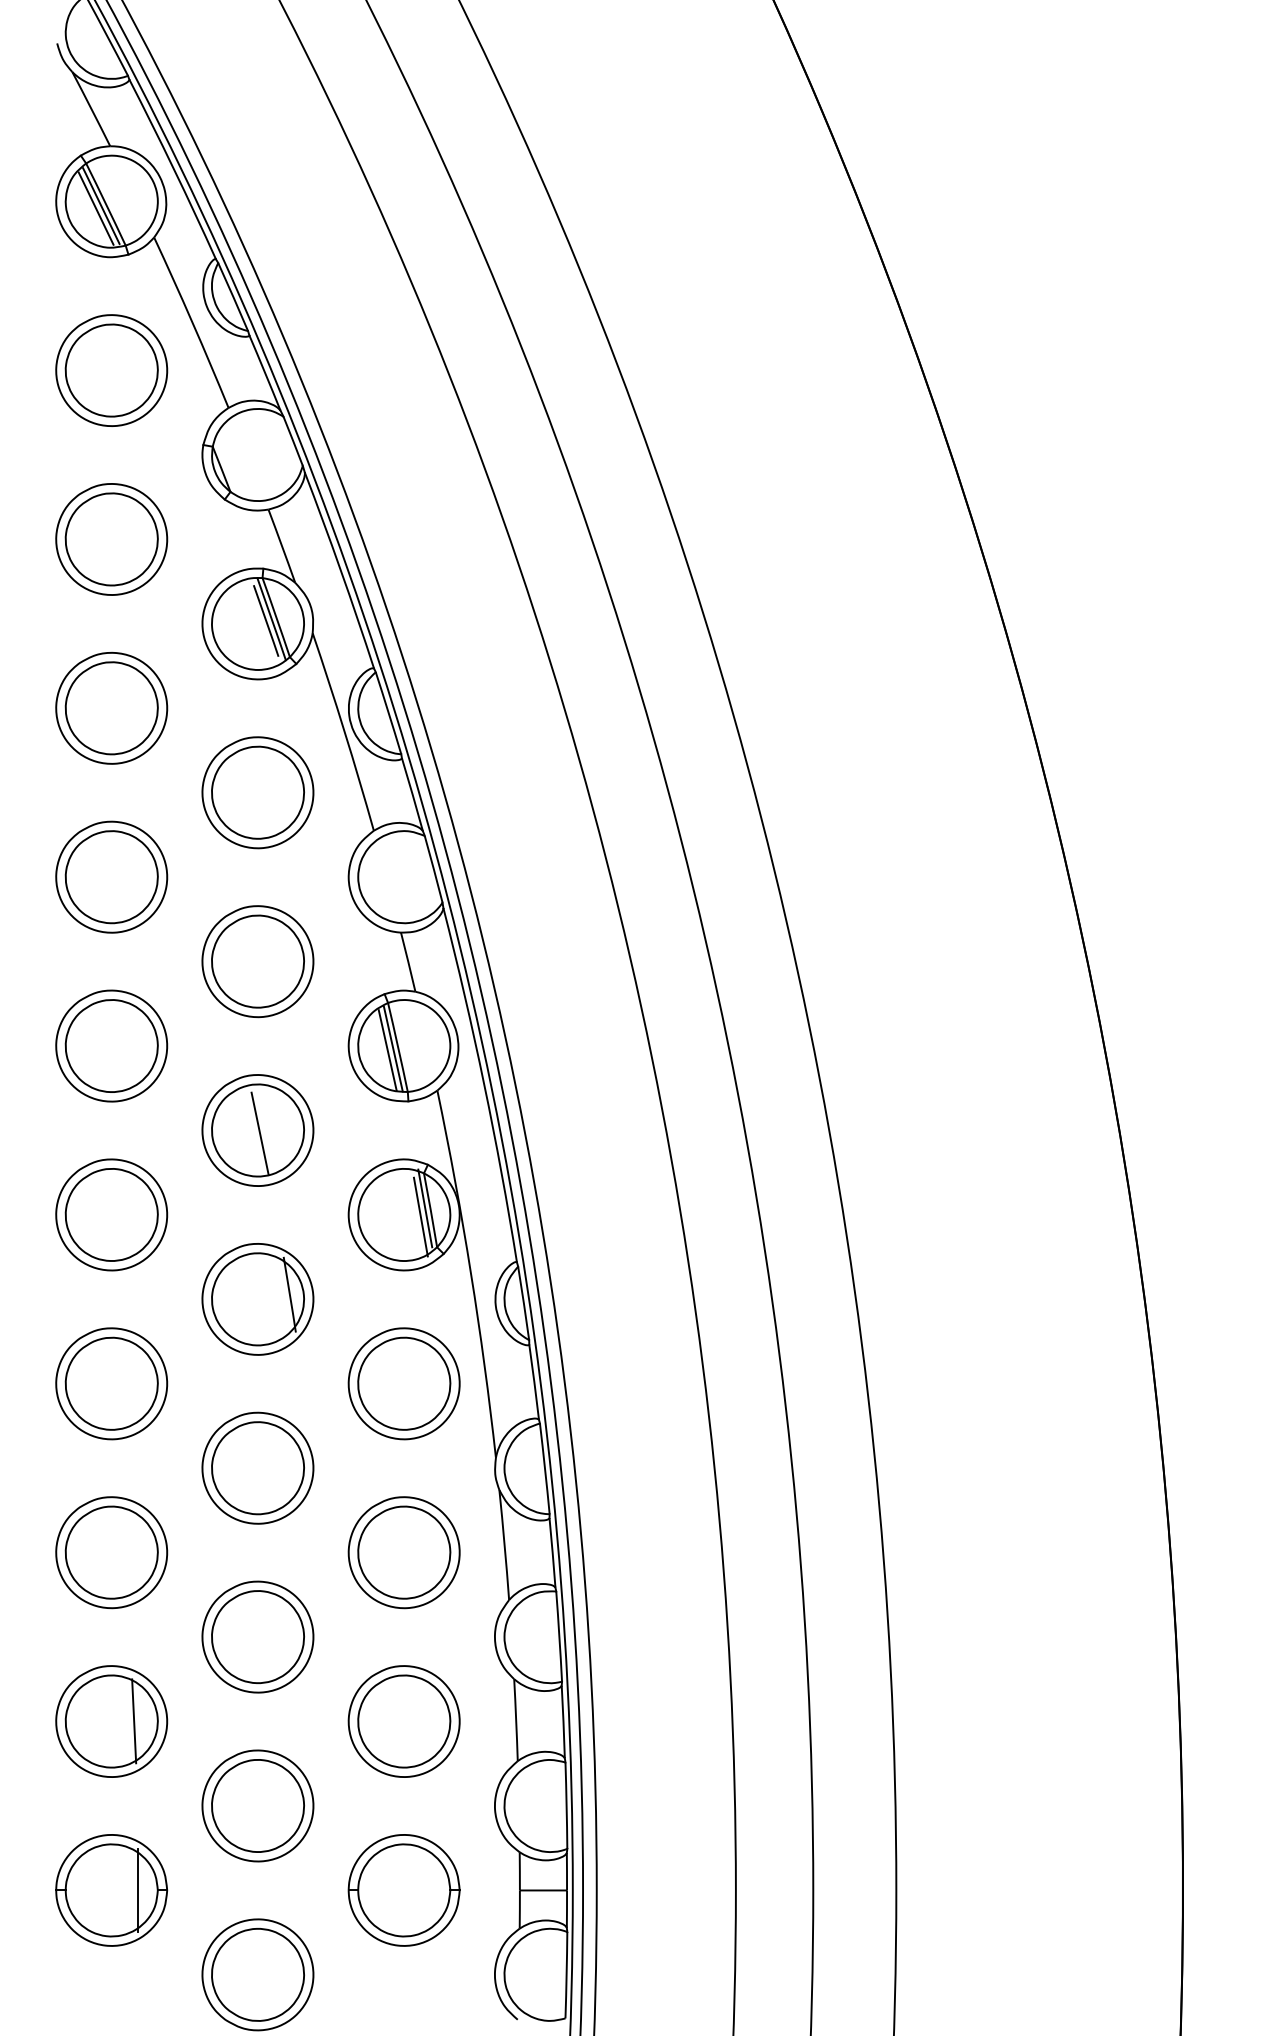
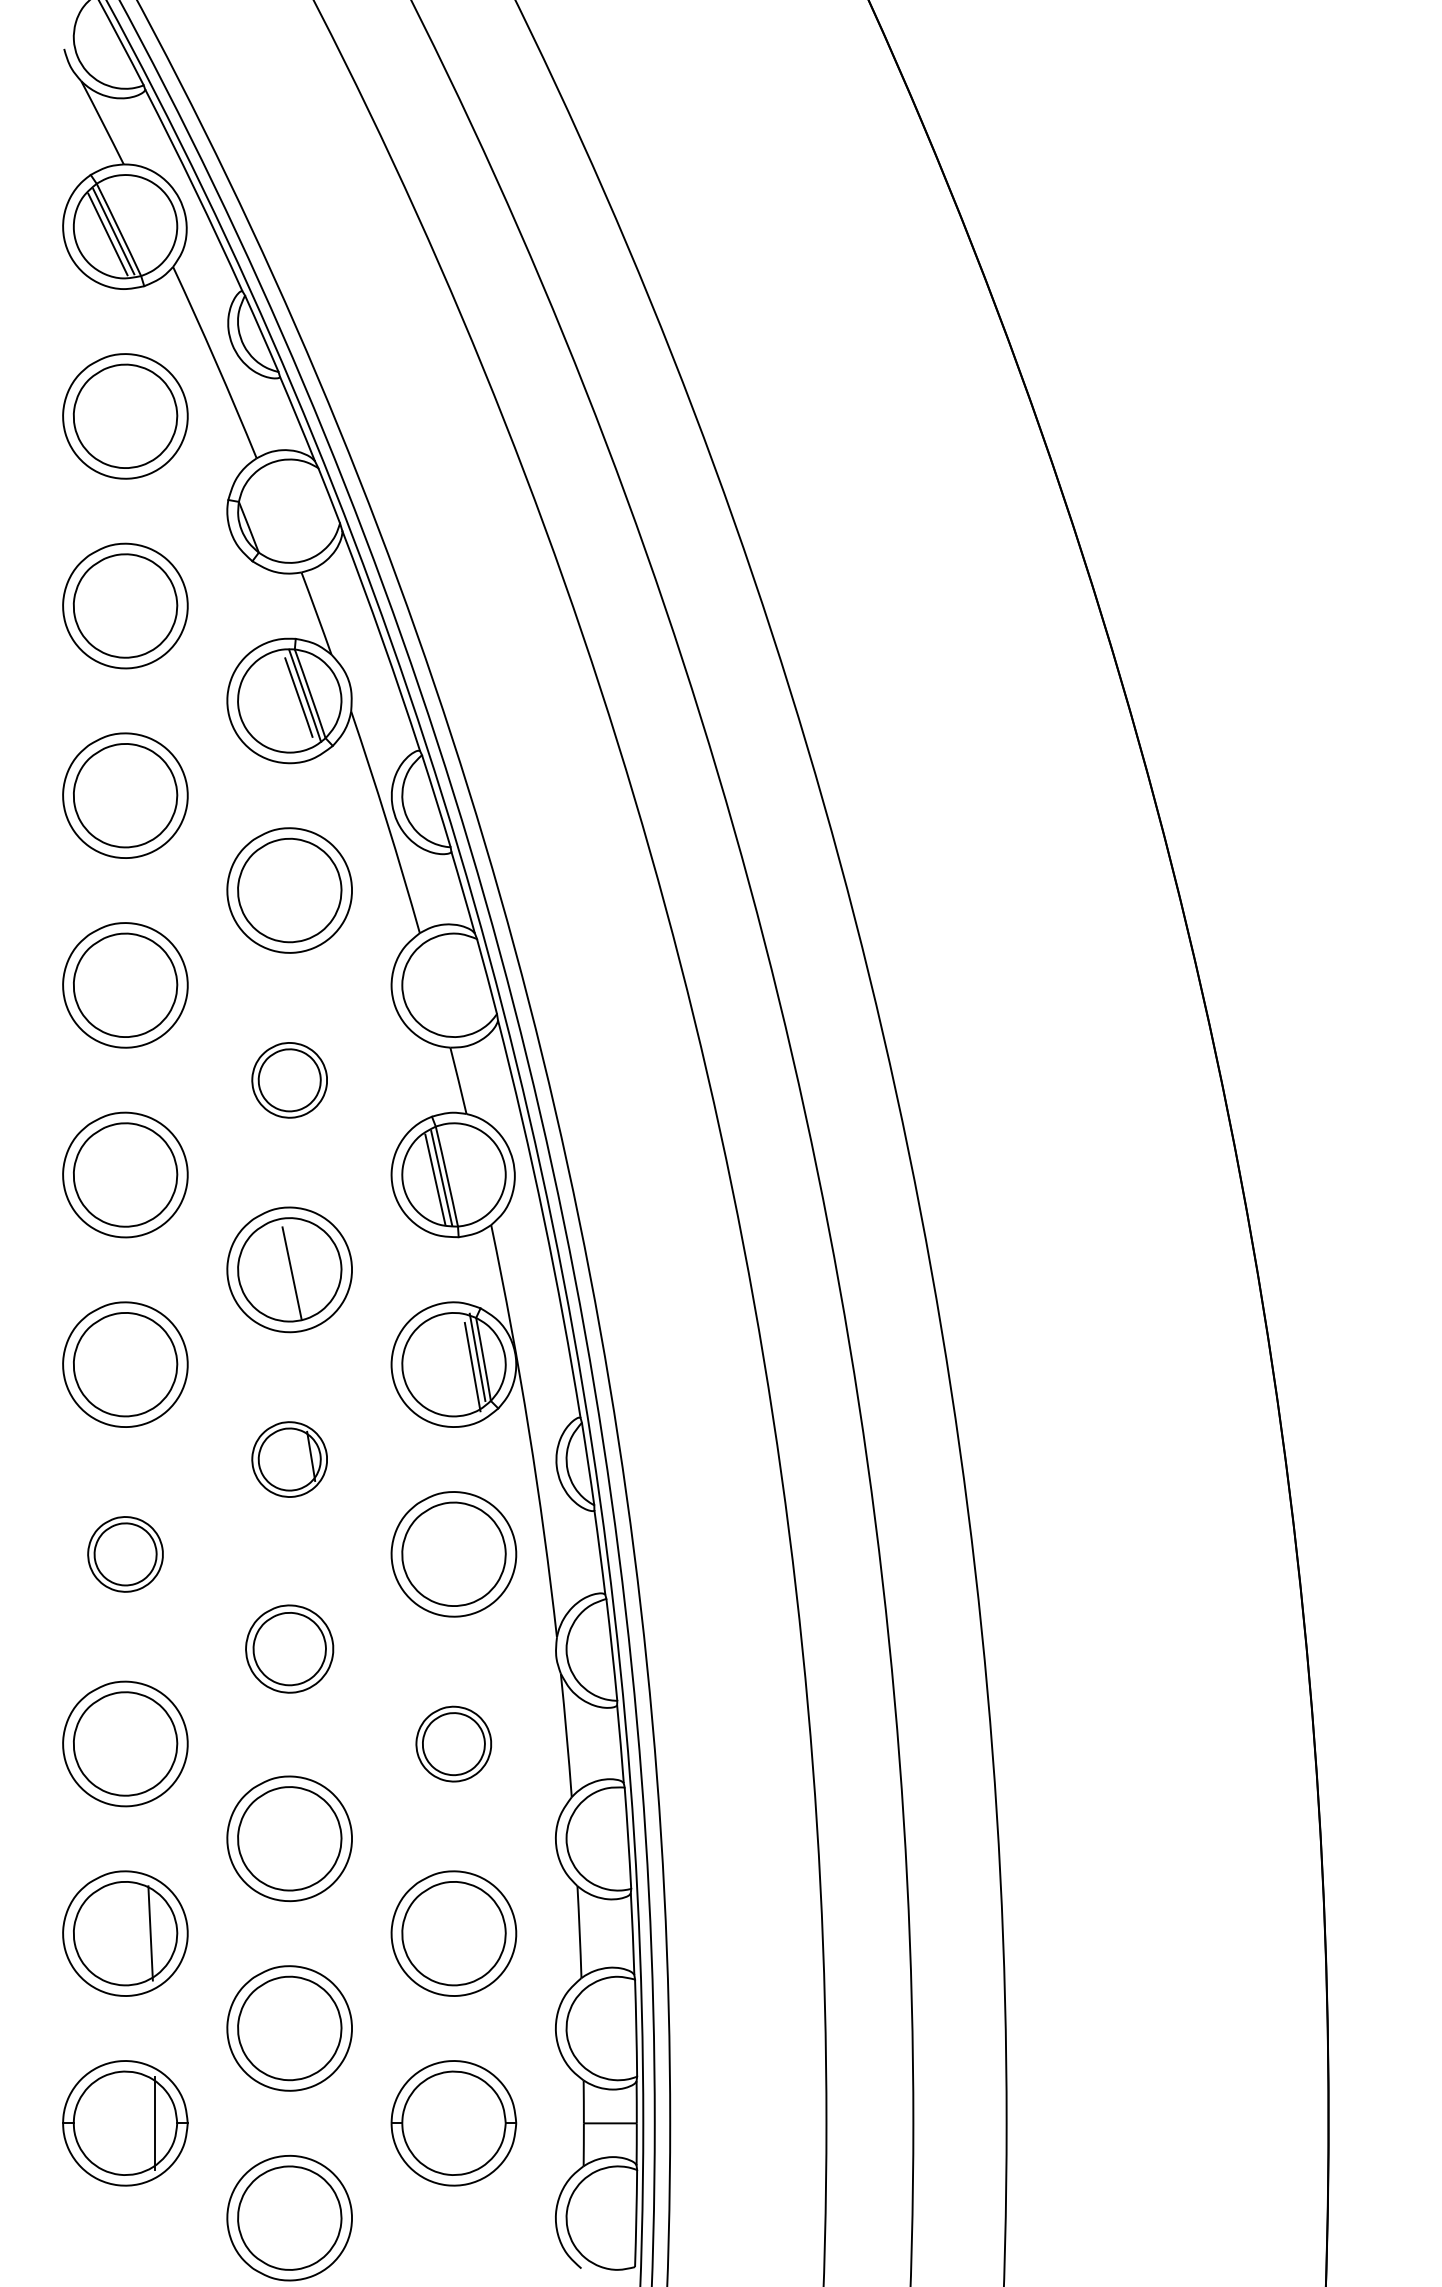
part: (257, 961) -> (289, 1080), size x0.6
part: (257, 1299) -> (289, 1459), size x0.6
part: (111, 1383) -> (125, 1553), size x0.6
part: (257, 1467) -> (289, 1648), size x0.7
part: (403, 1552) -> (453, 1743), size x0.6

